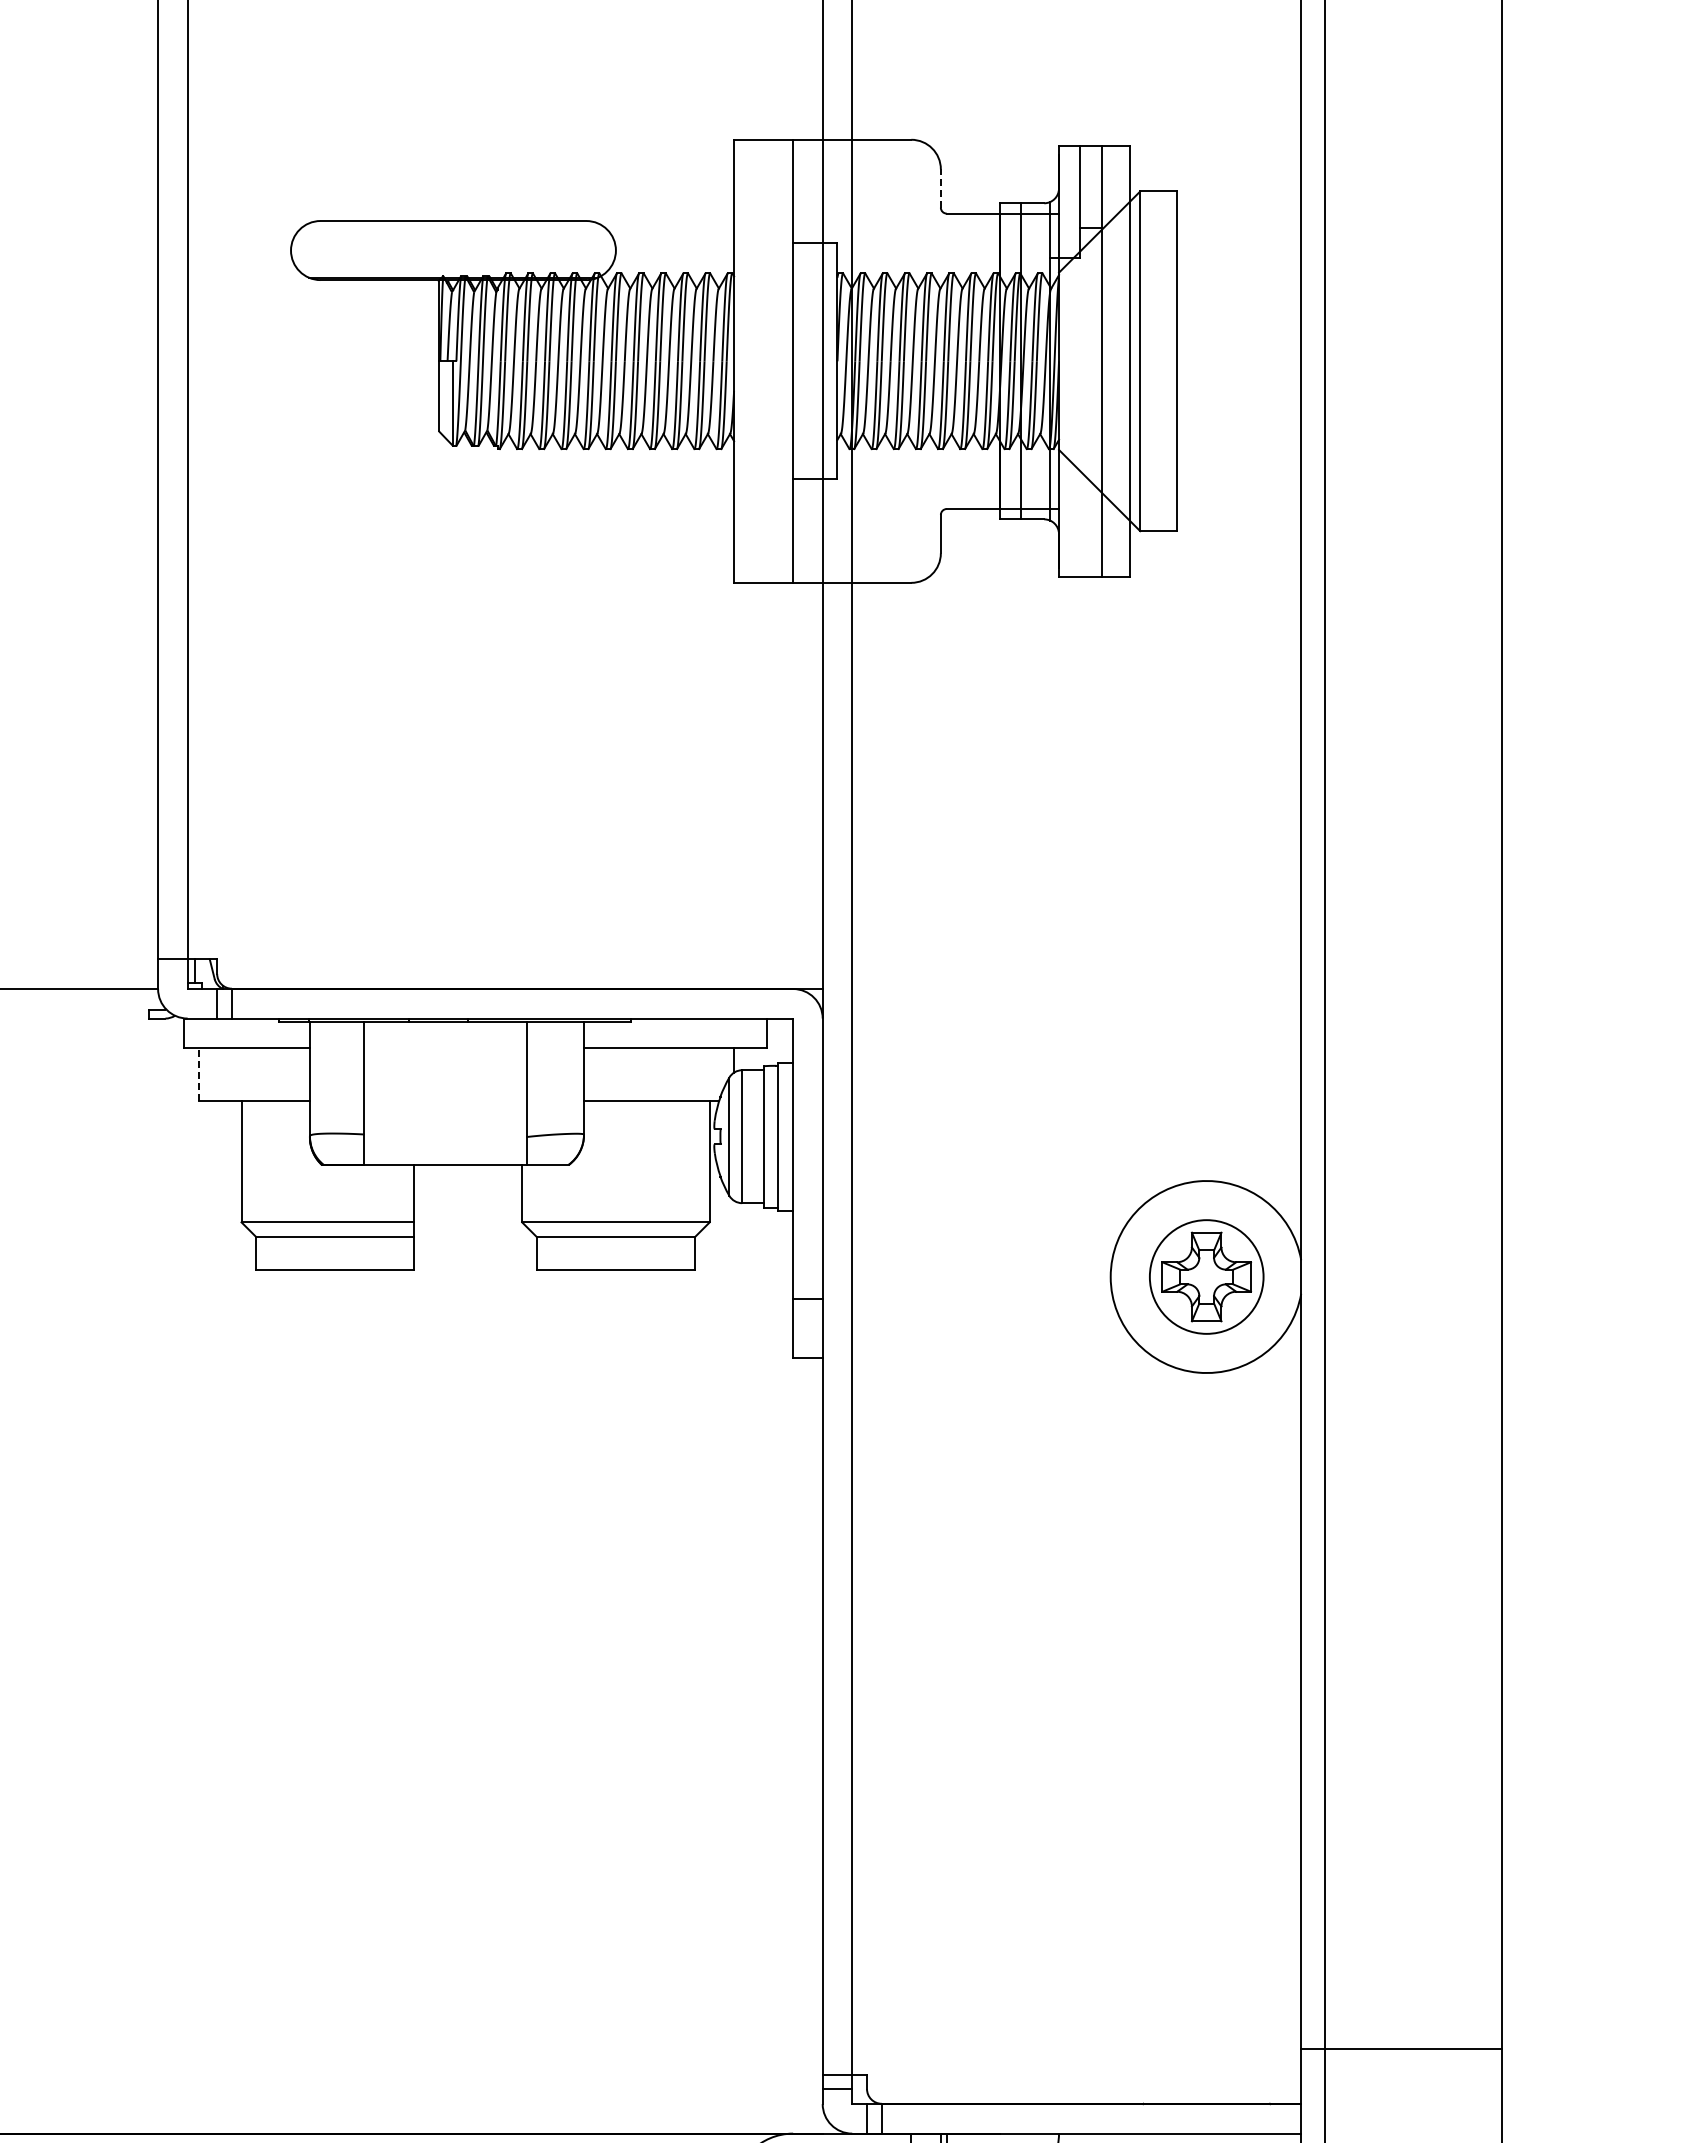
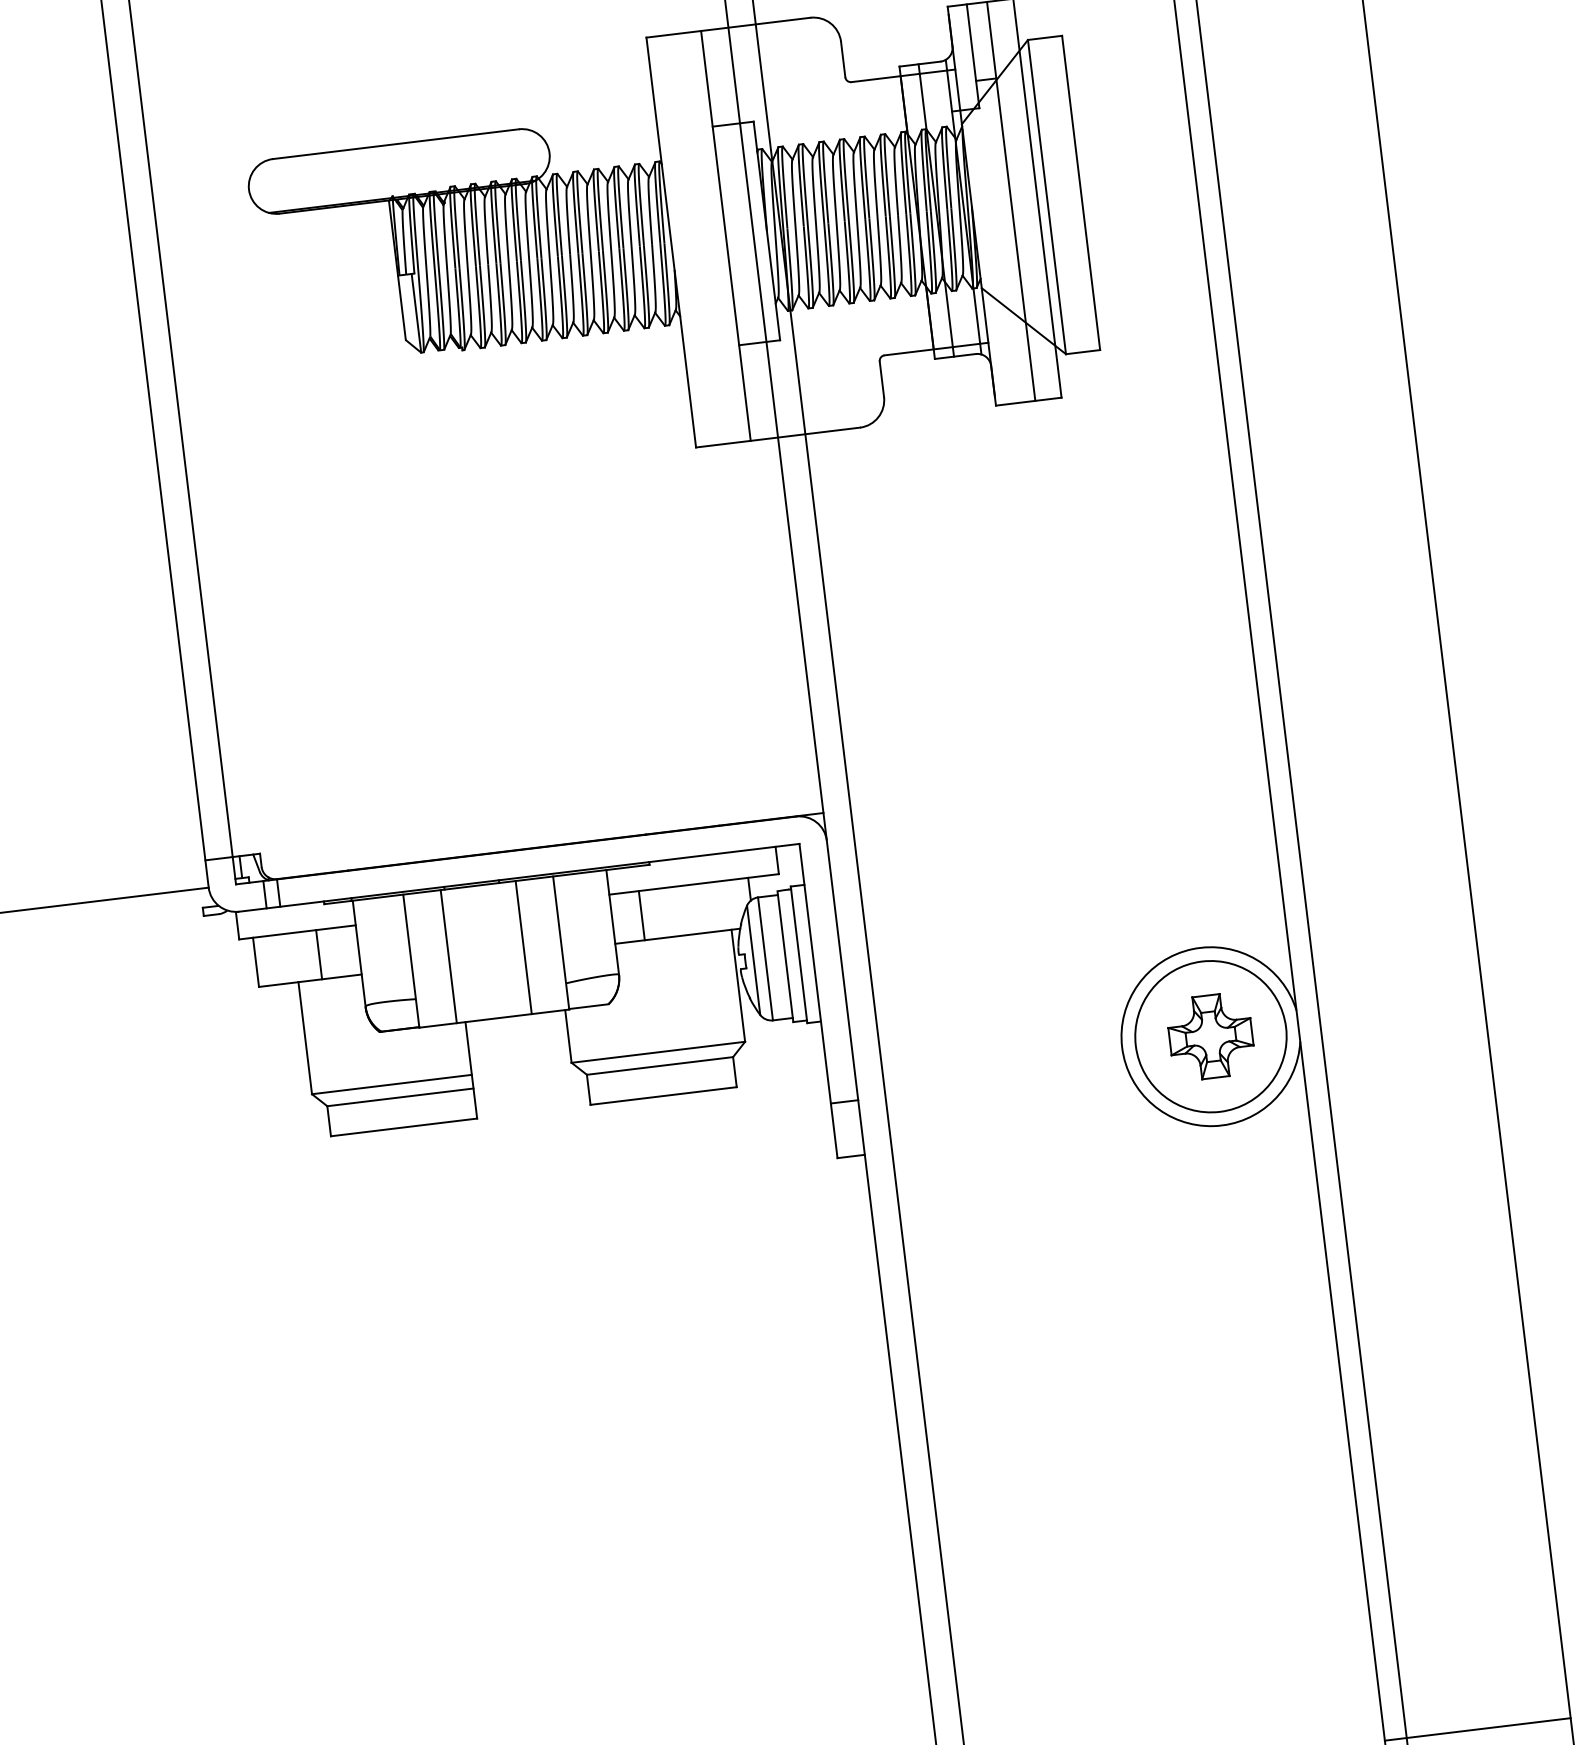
line: (940, 188) -> (842, 59), dashed -> solid
line: (198, 1074) -> (255, 962), dashed -> solid
line: (267, 1074) -> (319, 954), added
line: (615, 1074) -> (641, 915), added
line: (404, 1093) -> (448, 956), added
line: (486, 1093) -> (524, 947), added
circle: (1206, 1276) -> (1210, 1036), size x1.43

